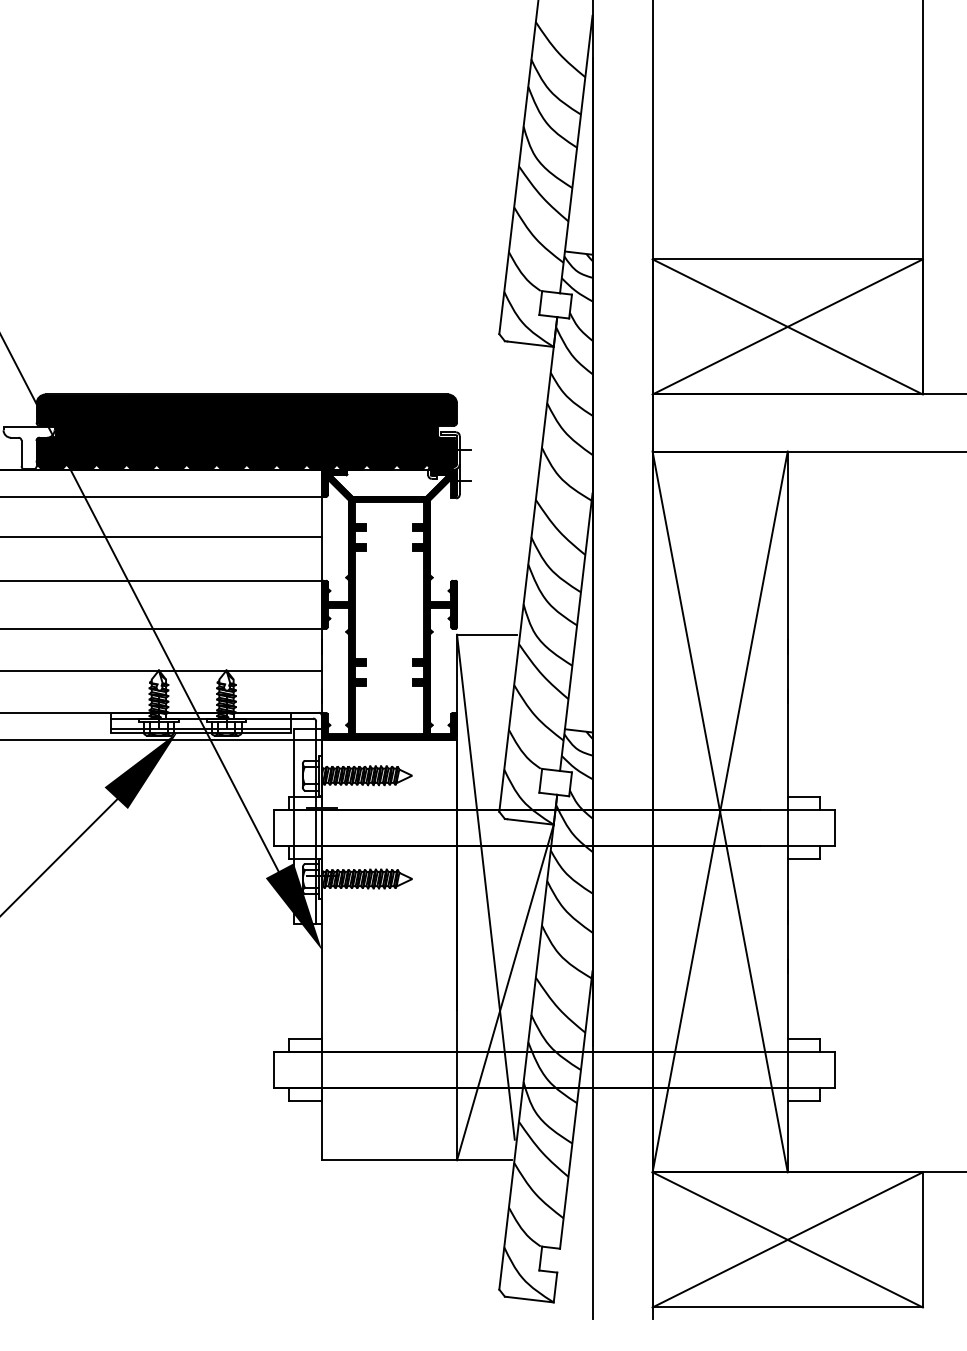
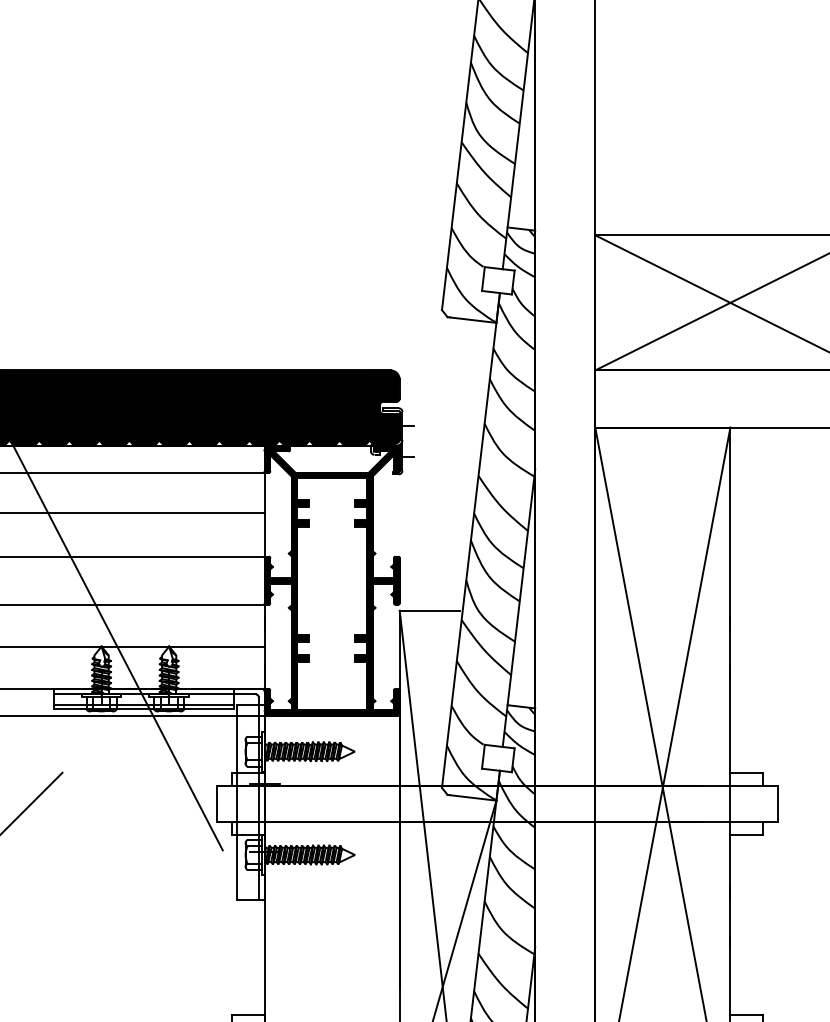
fill: (140, 770) -> (83, 746), removed
fill: (293, 906) -> (236, 882), removed

